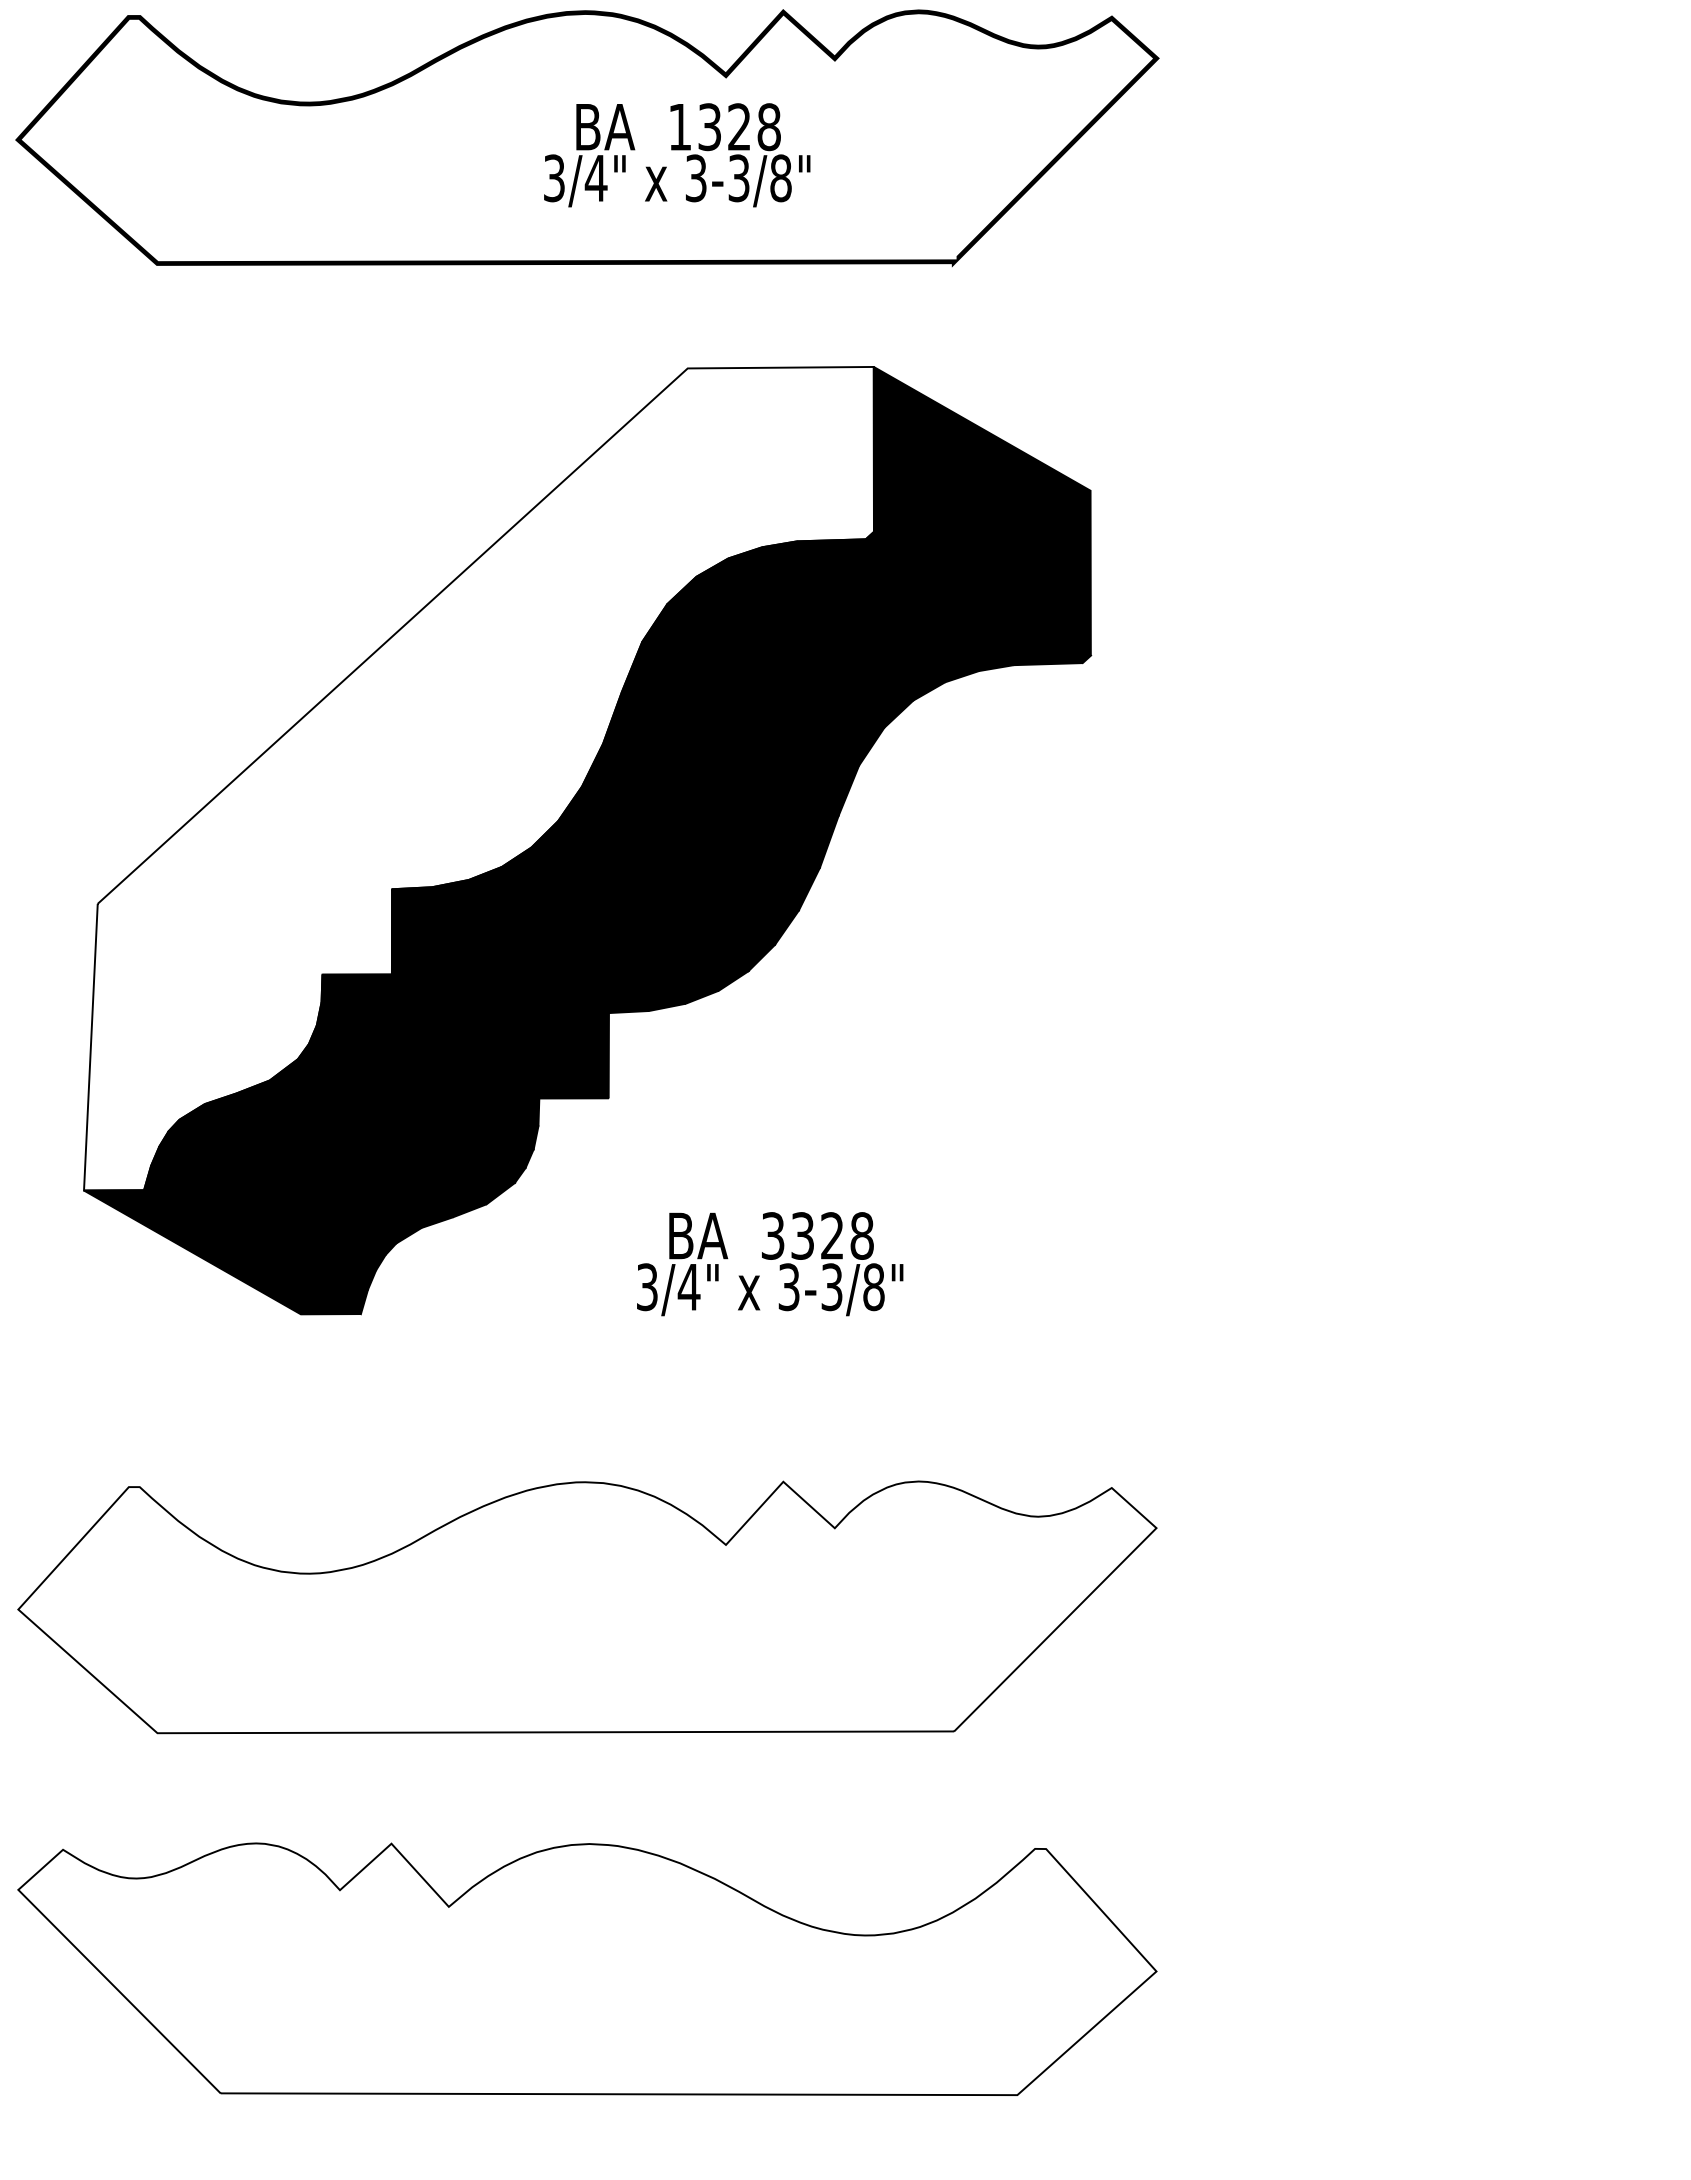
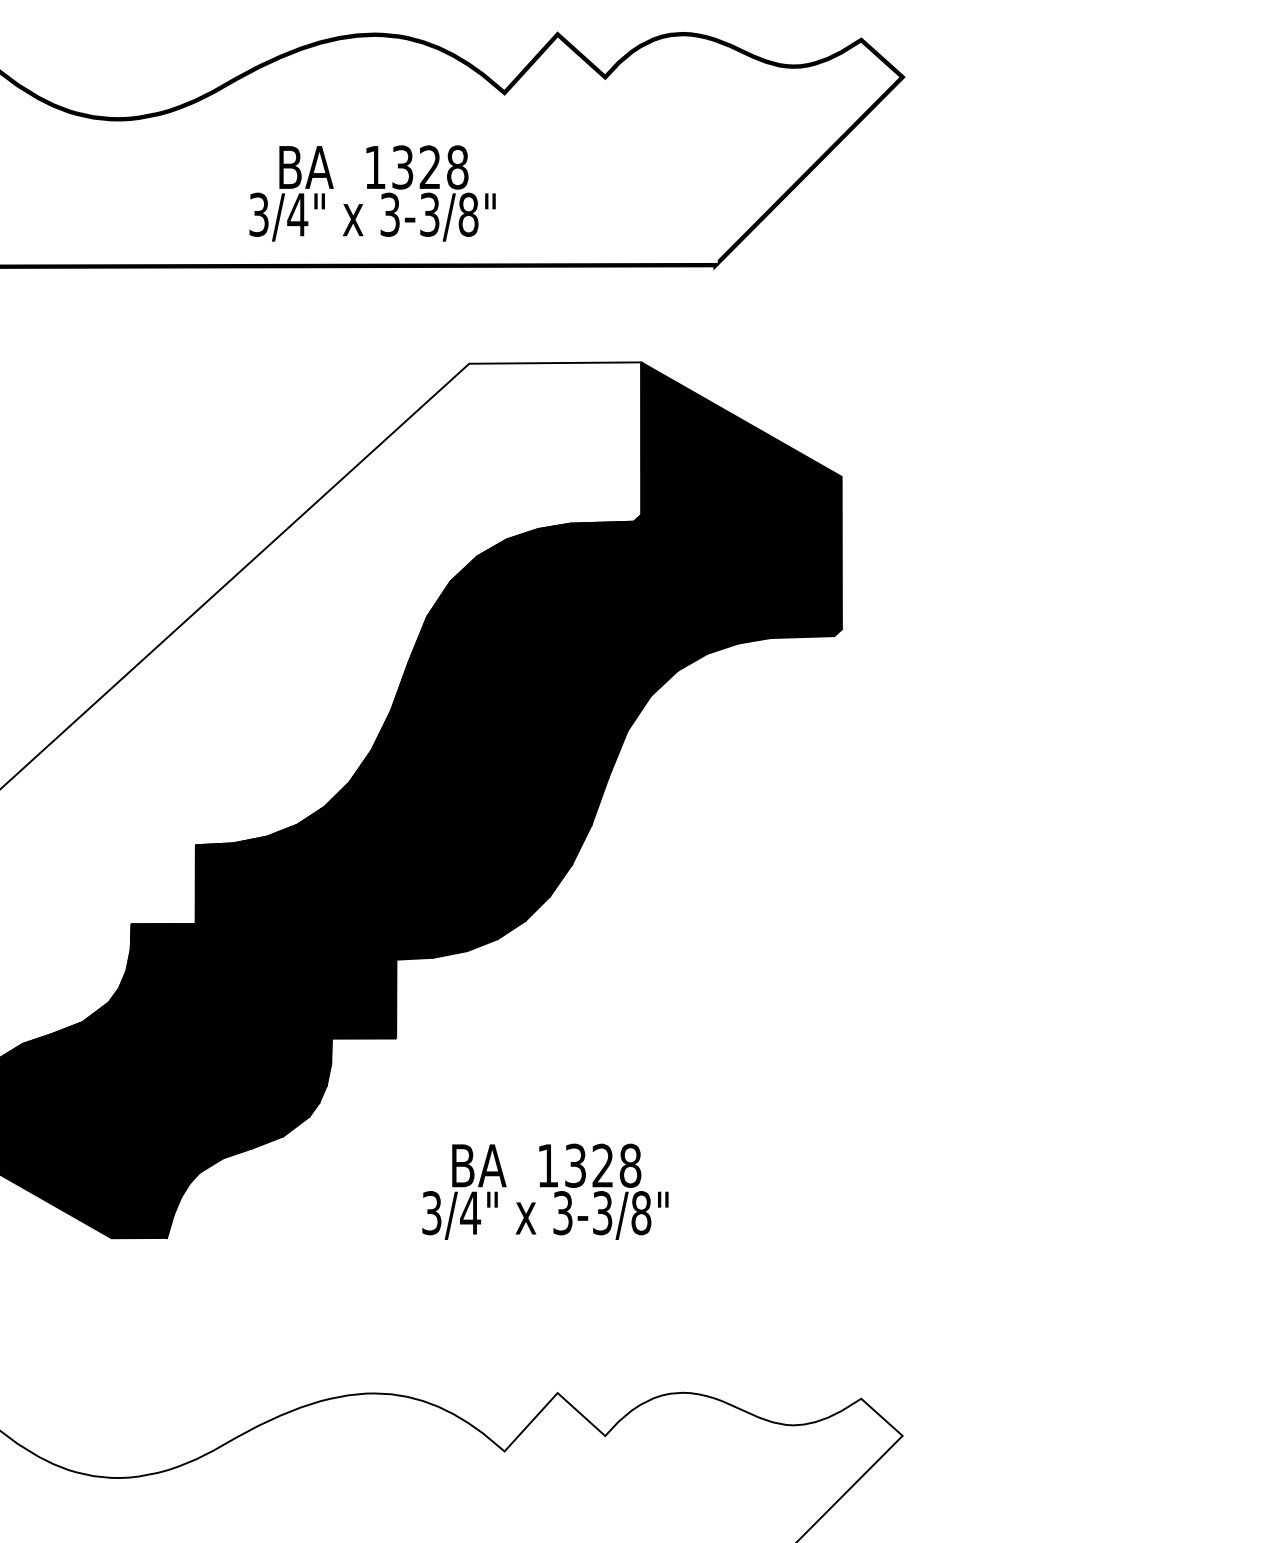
text: (677, 155) -> (372, 193), moved
text: (772, 1235) -> (547, 1165), 3328 -> 1328

